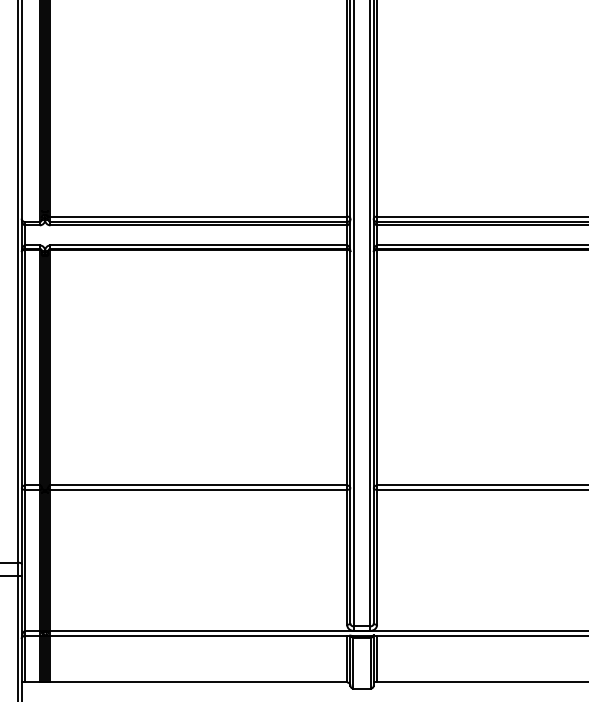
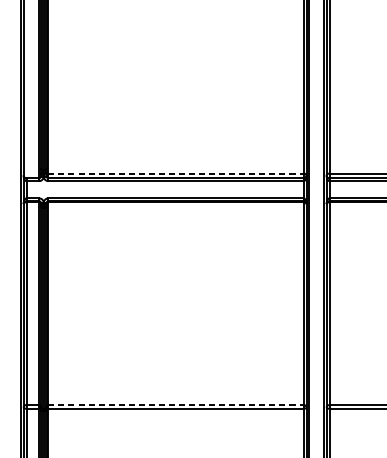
line: (199, 216) -> (176, 173), solid -> dashed
line: (199, 485) -> (176, 405), solid -> dashed

